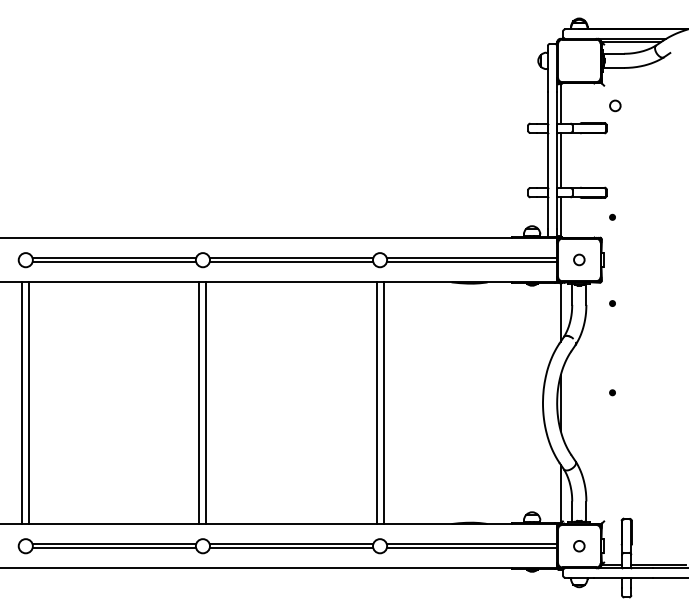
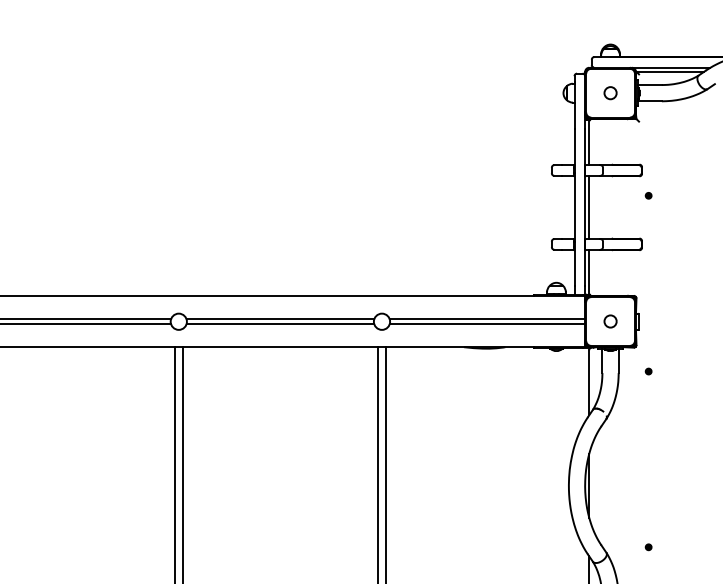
circle: (615, 105) -> (610, 92), moved
part: (612, 216) -> (648, 194), moved
part: (612, 392) -> (648, 546), moved

